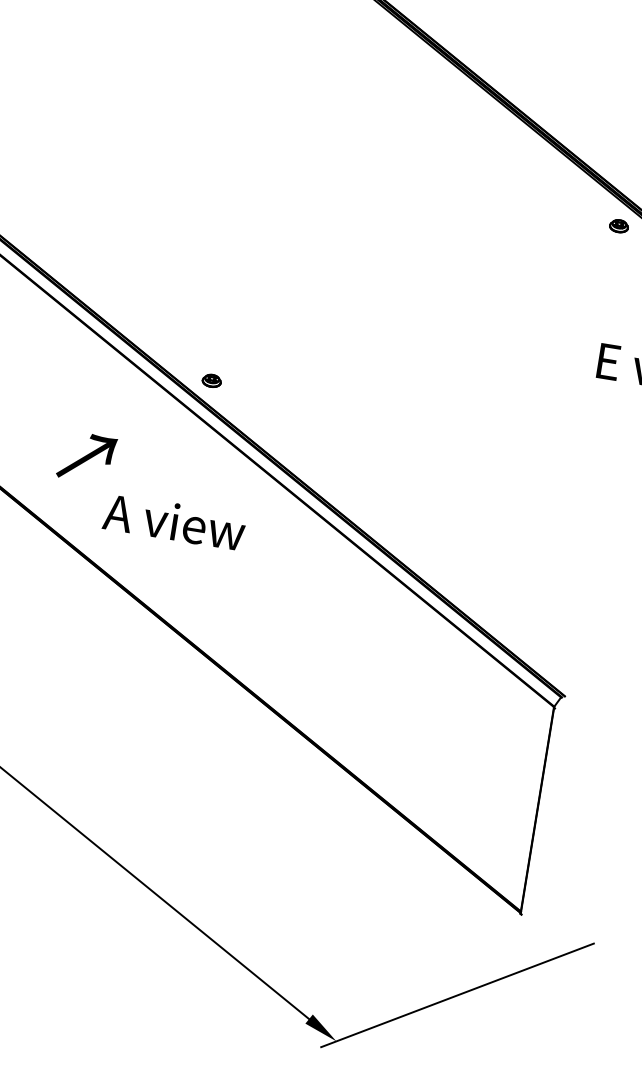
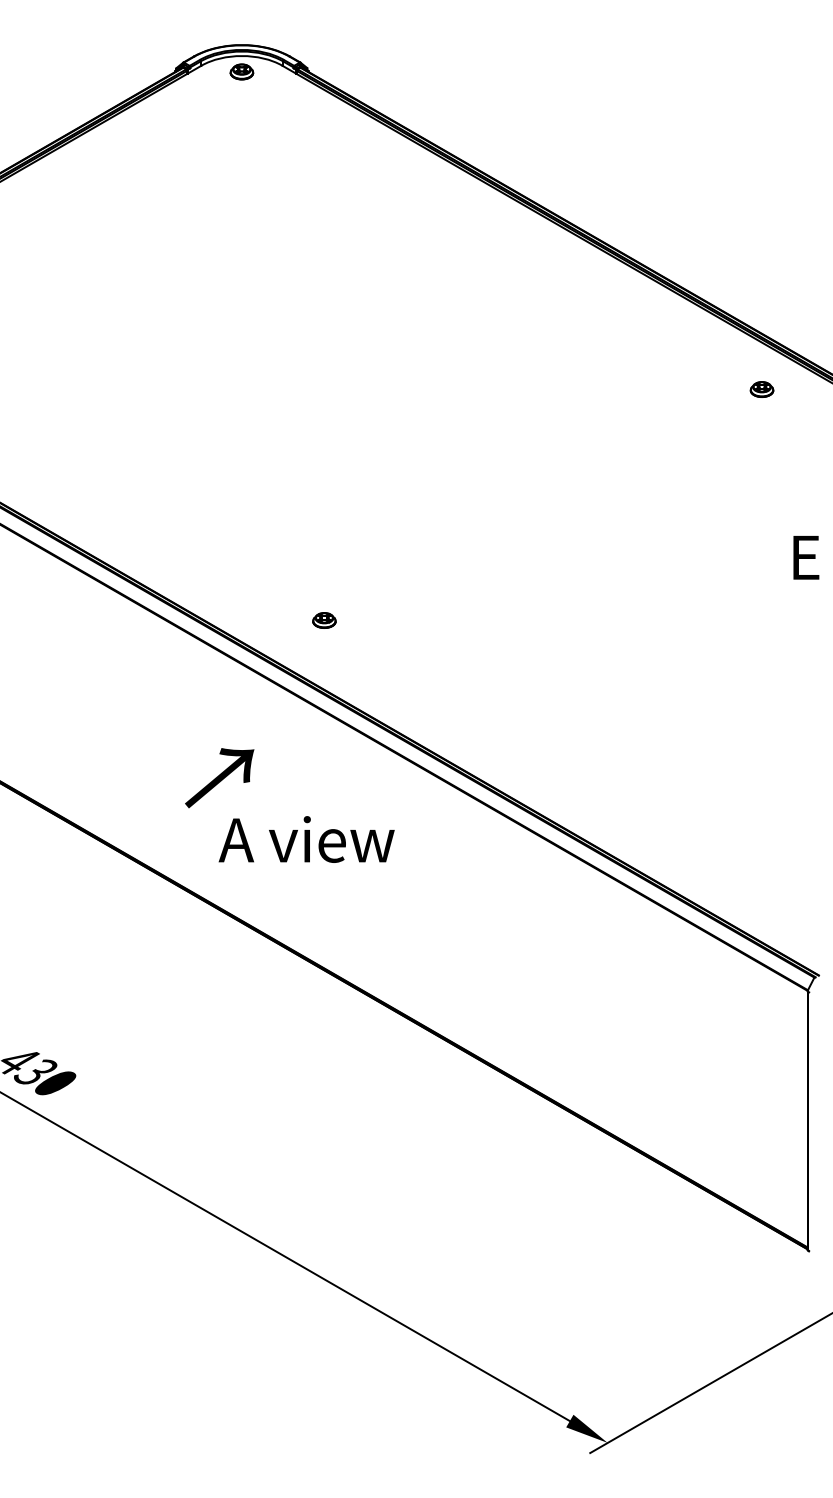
part: (618, 226) -> (761, 389), moved
part: (211, 380) -> (324, 620), moved
text: (86, 457) -> (219, 778), moved

